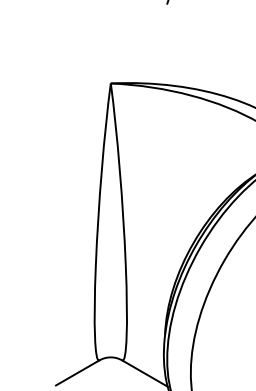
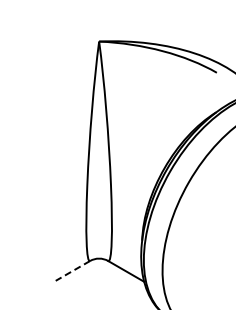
line: (77, 372) -> (72, 270), solid -> dashed

